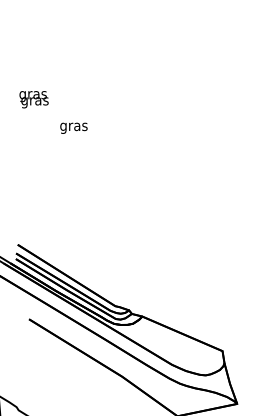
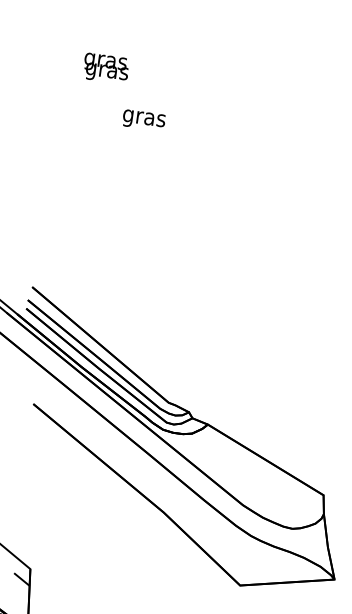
text: (33, 99) -> (105, 68), moved

